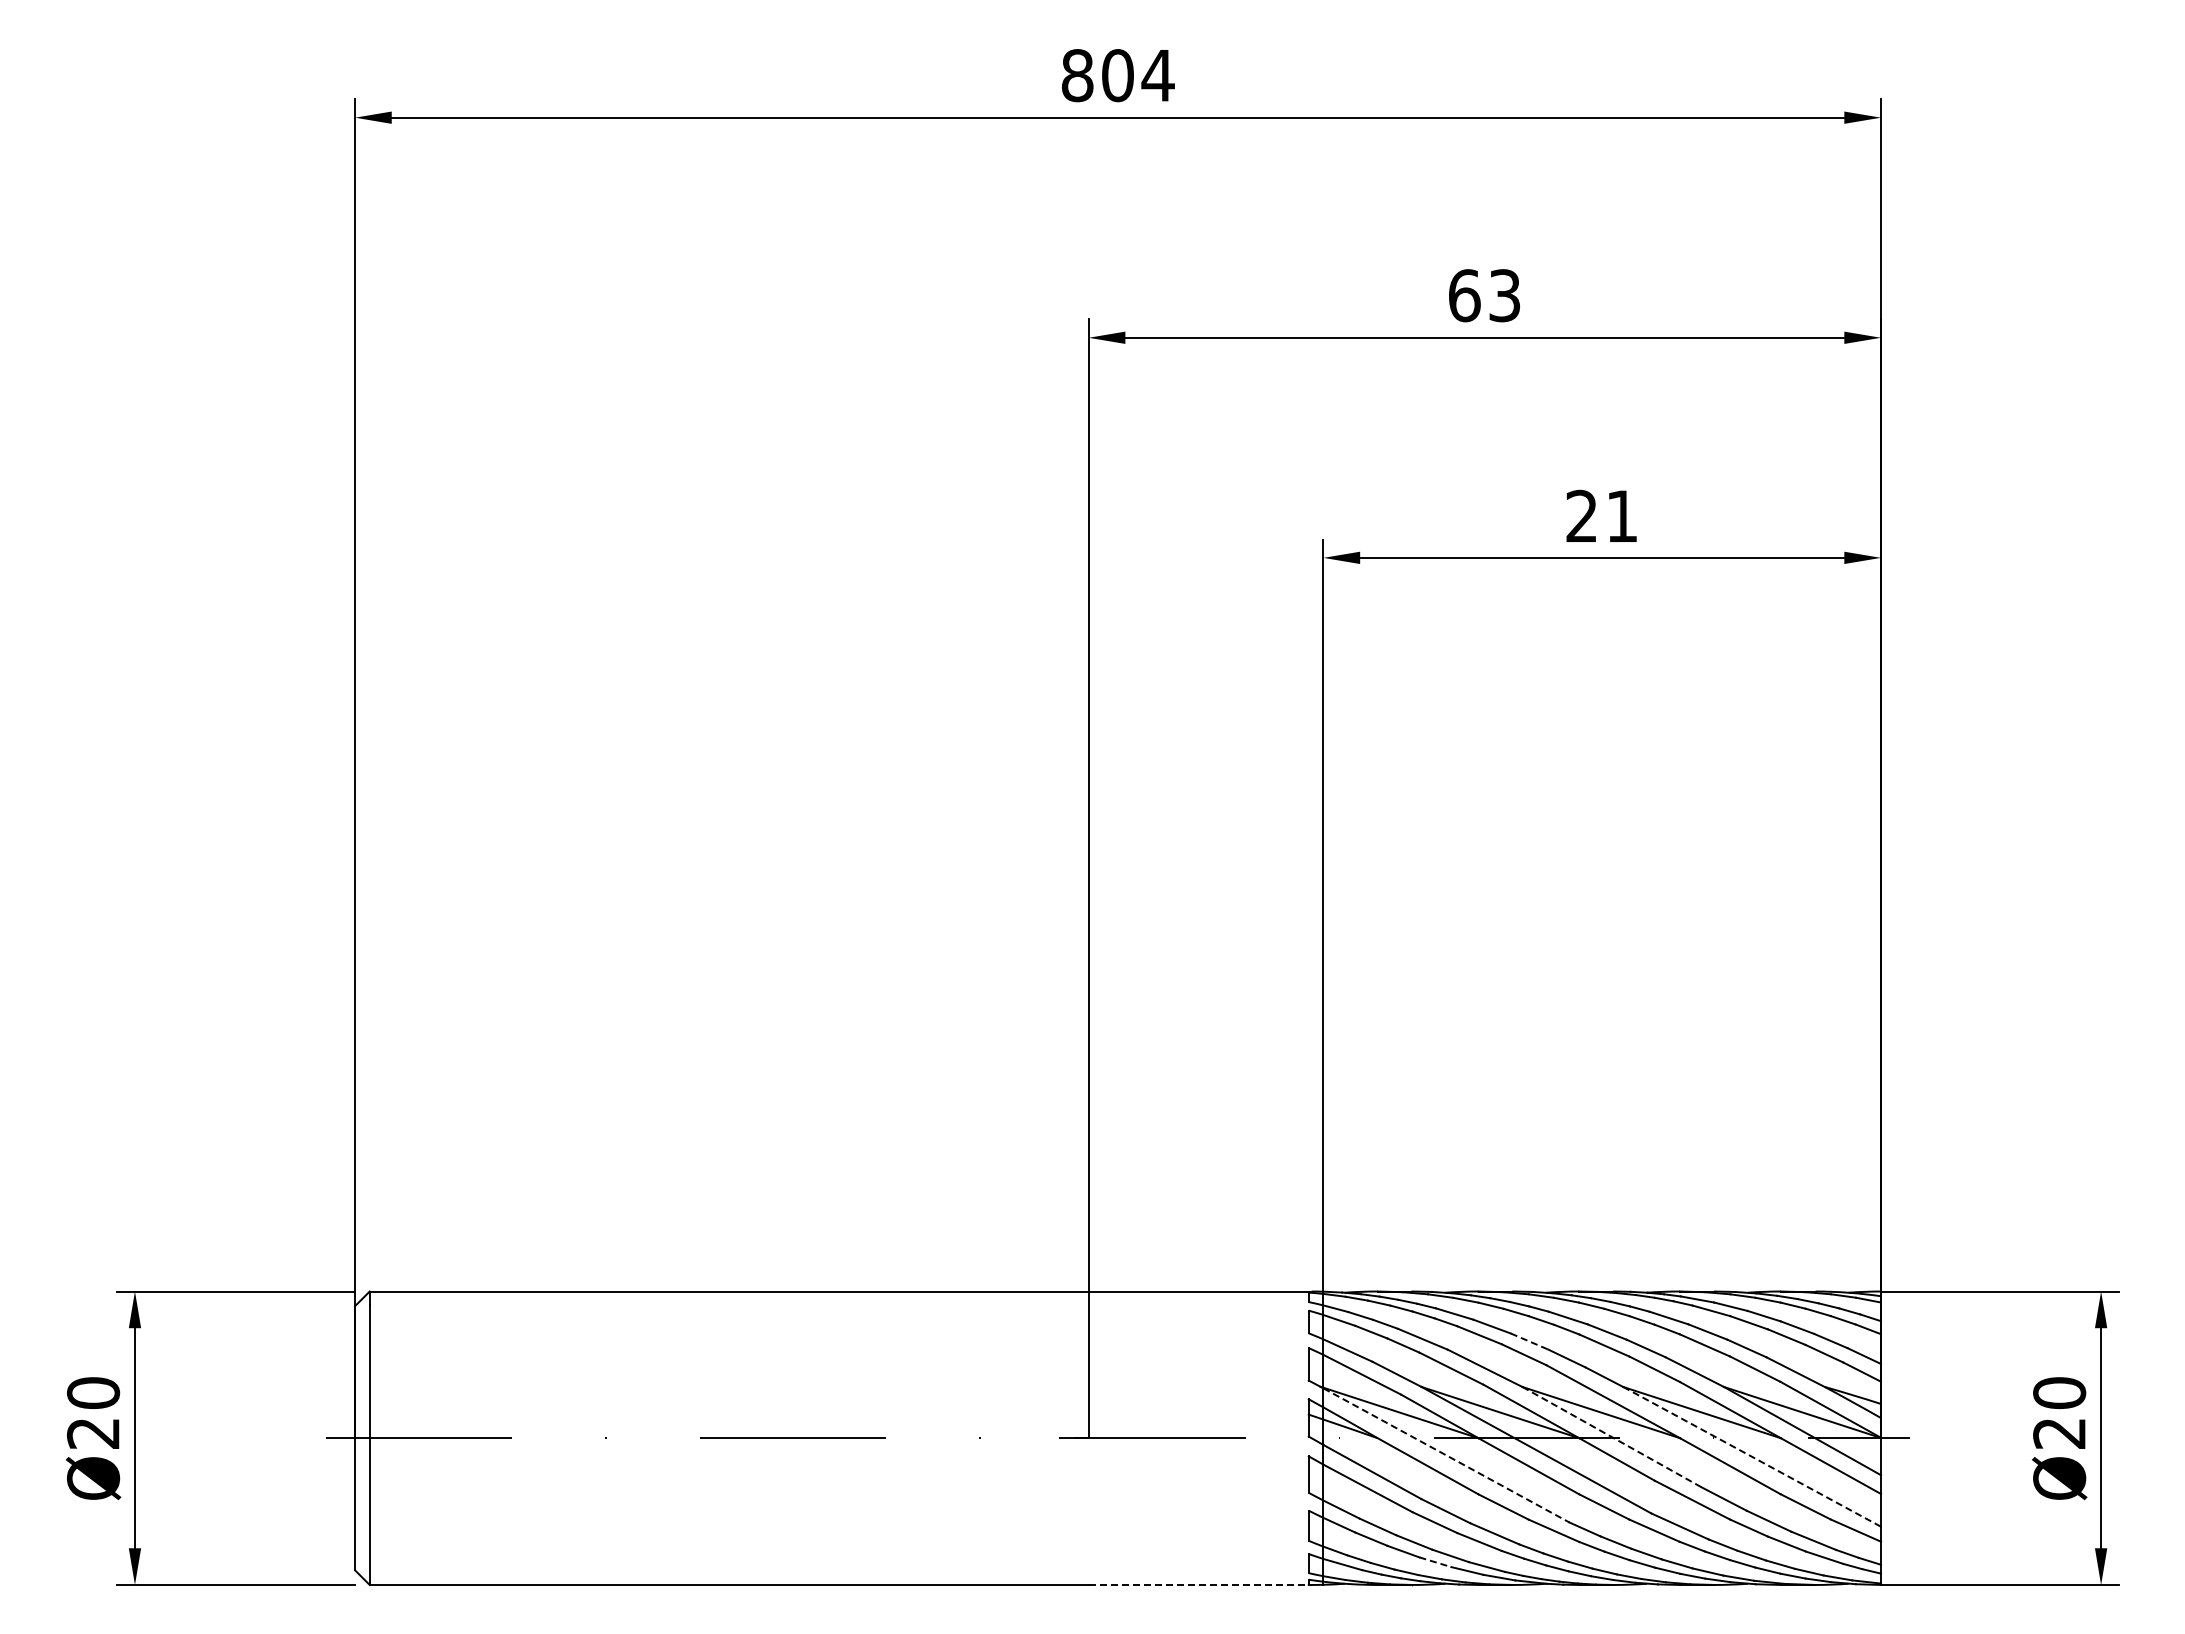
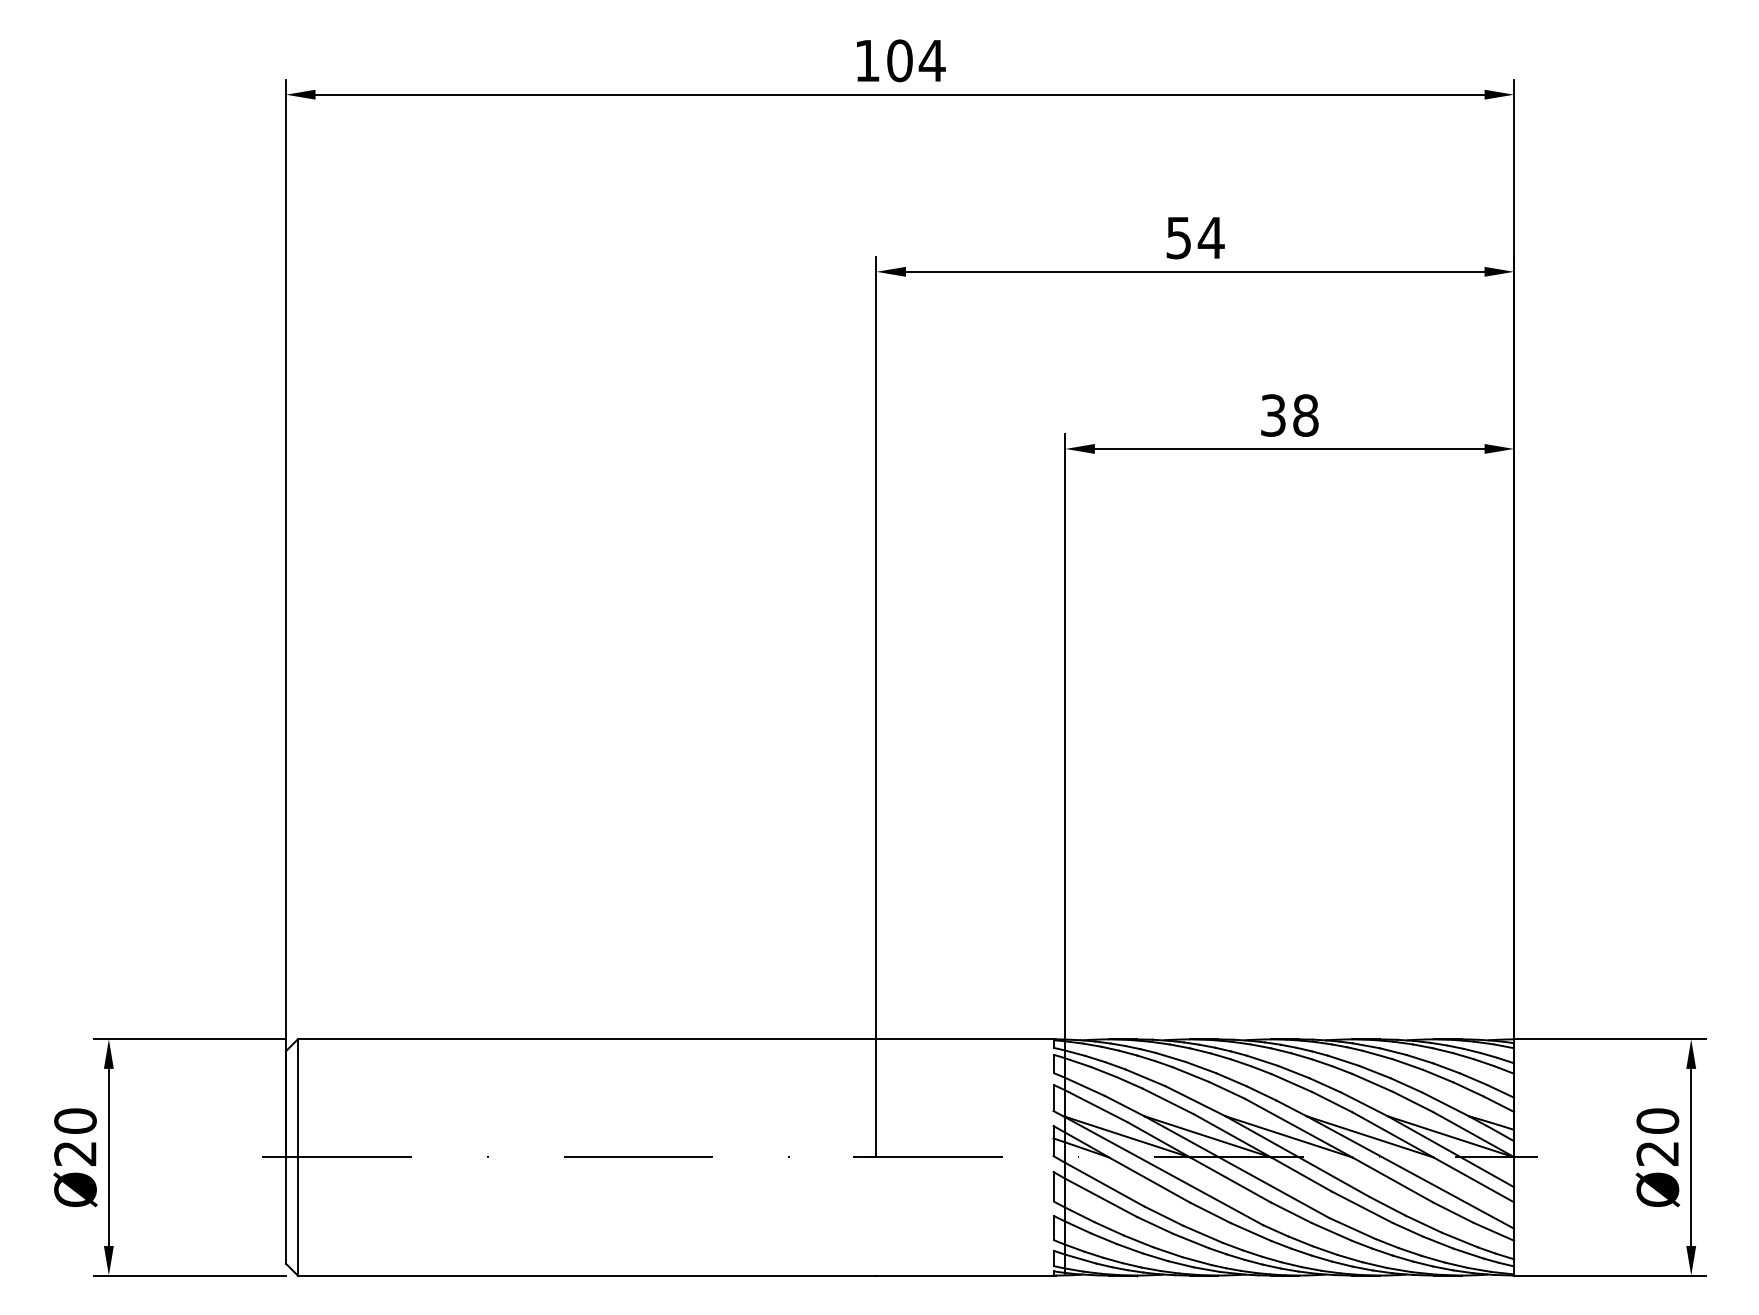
text: (1077, 75) -> (867, 60), 804 -> 104
text: (1485, 295) -> (1195, 237), 63 -> 54
text: (1602, 515) -> (1289, 414), 21 -> 38
line: (1530, 1341) -> (1232, 1079), dashed -> solid
line: (1612, 1437) -> (1297, 1156), dashed -> solid
line: (1446, 1455) -> (1164, 1171), dashed -> solid
line: (1752, 1456) -> (1410, 1172), dashed -> solid
line: (1435, 1562) -> (1155, 1257), dashed -> solid
line: (1200, 1584) -> (966, 1275), dashed -> solid

